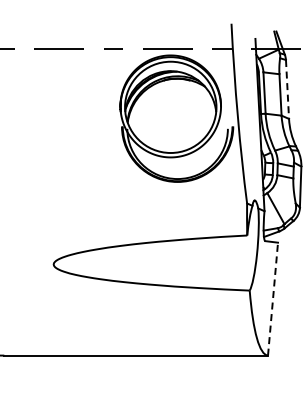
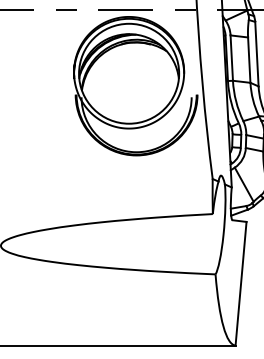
line: (287, 89) -> (256, 54), dashed -> solid
line: (273, 299) -> (241, 284), dashed -> solid

